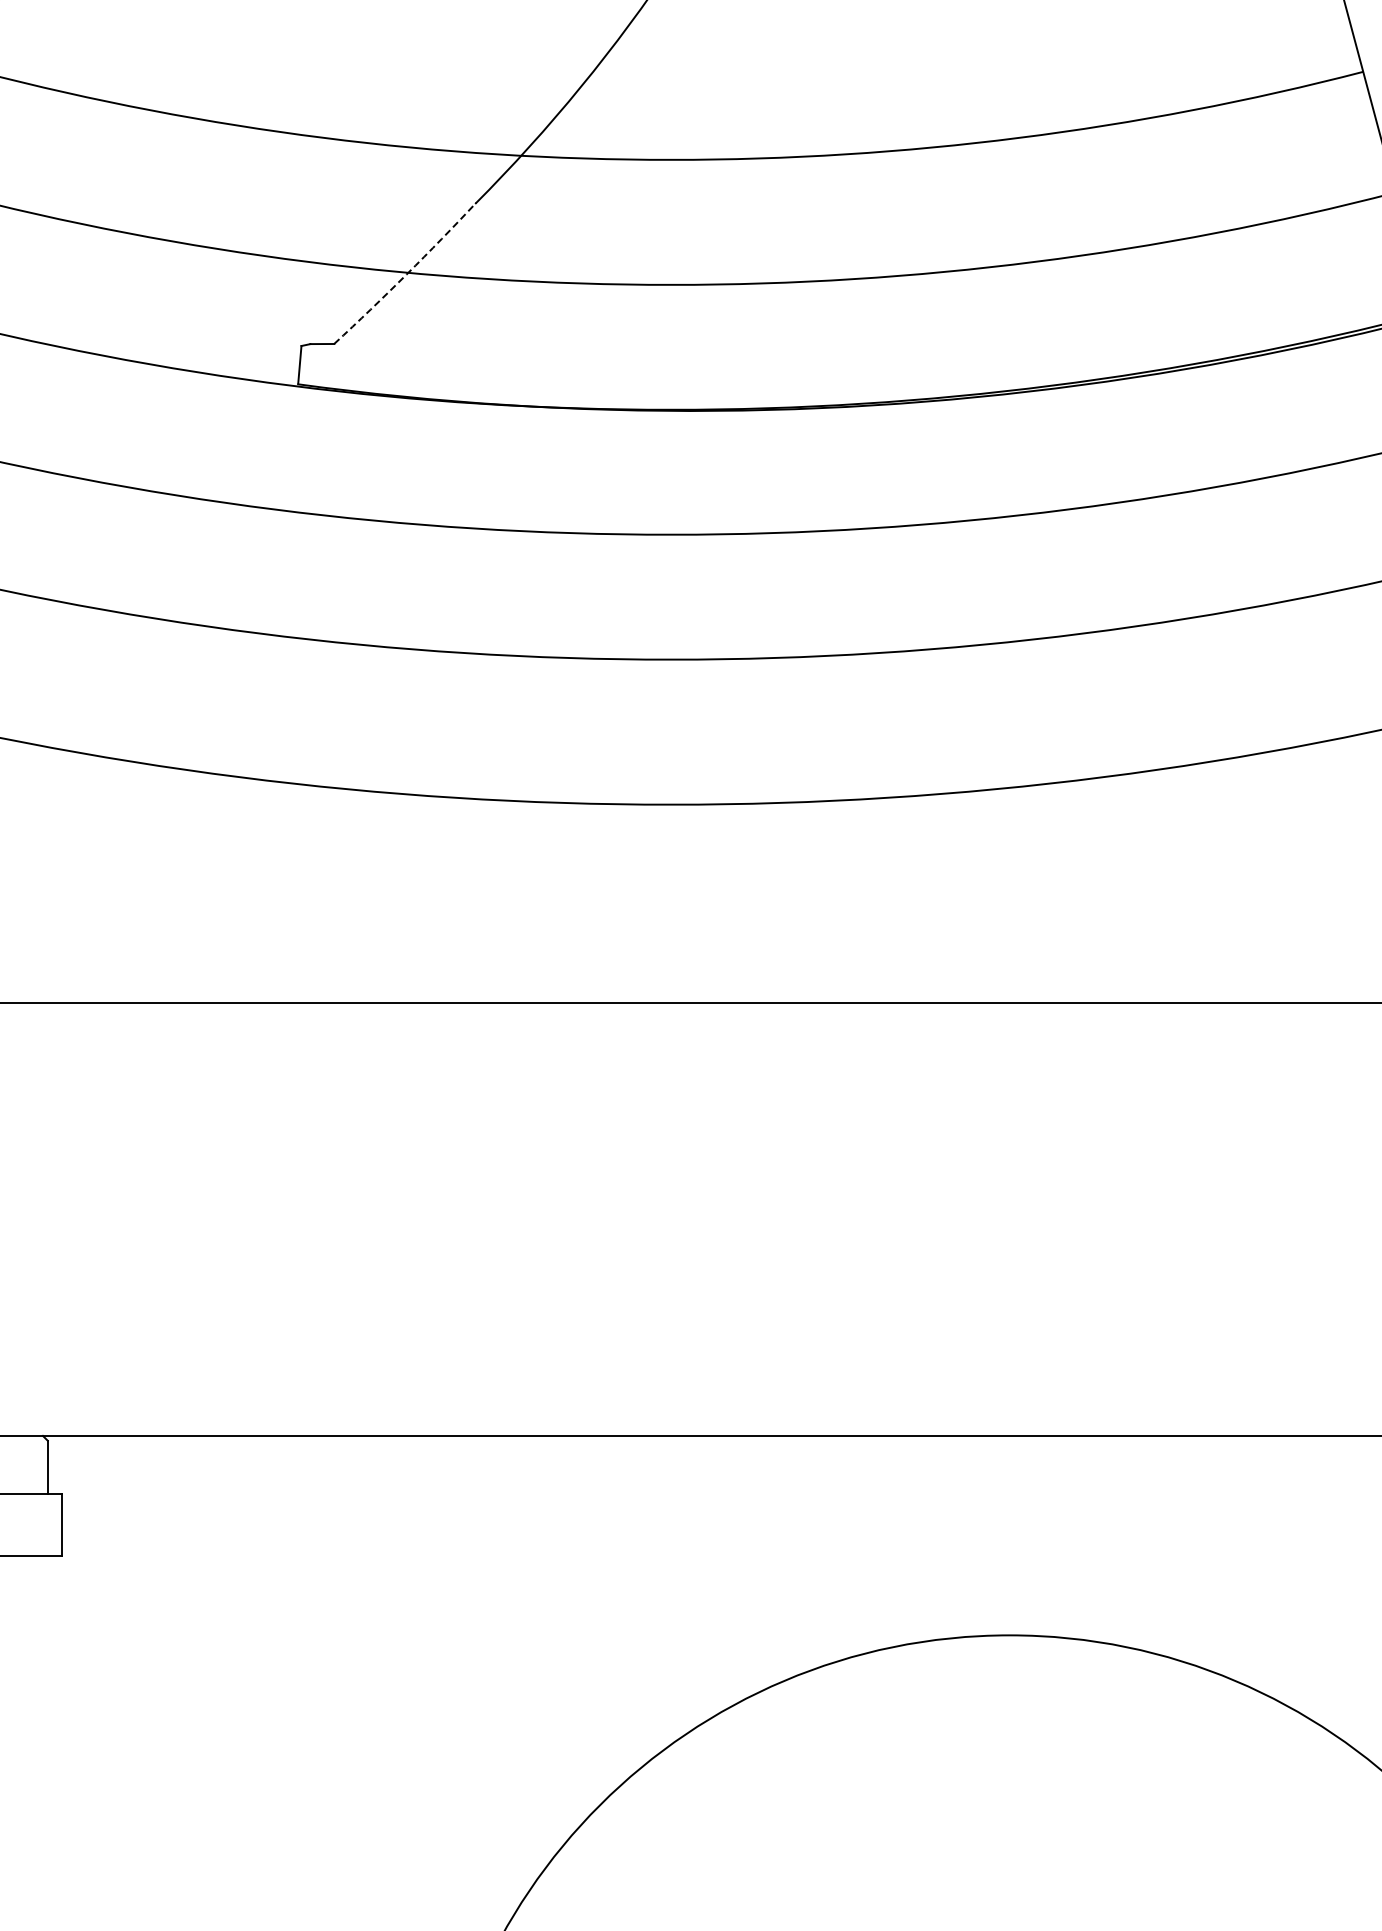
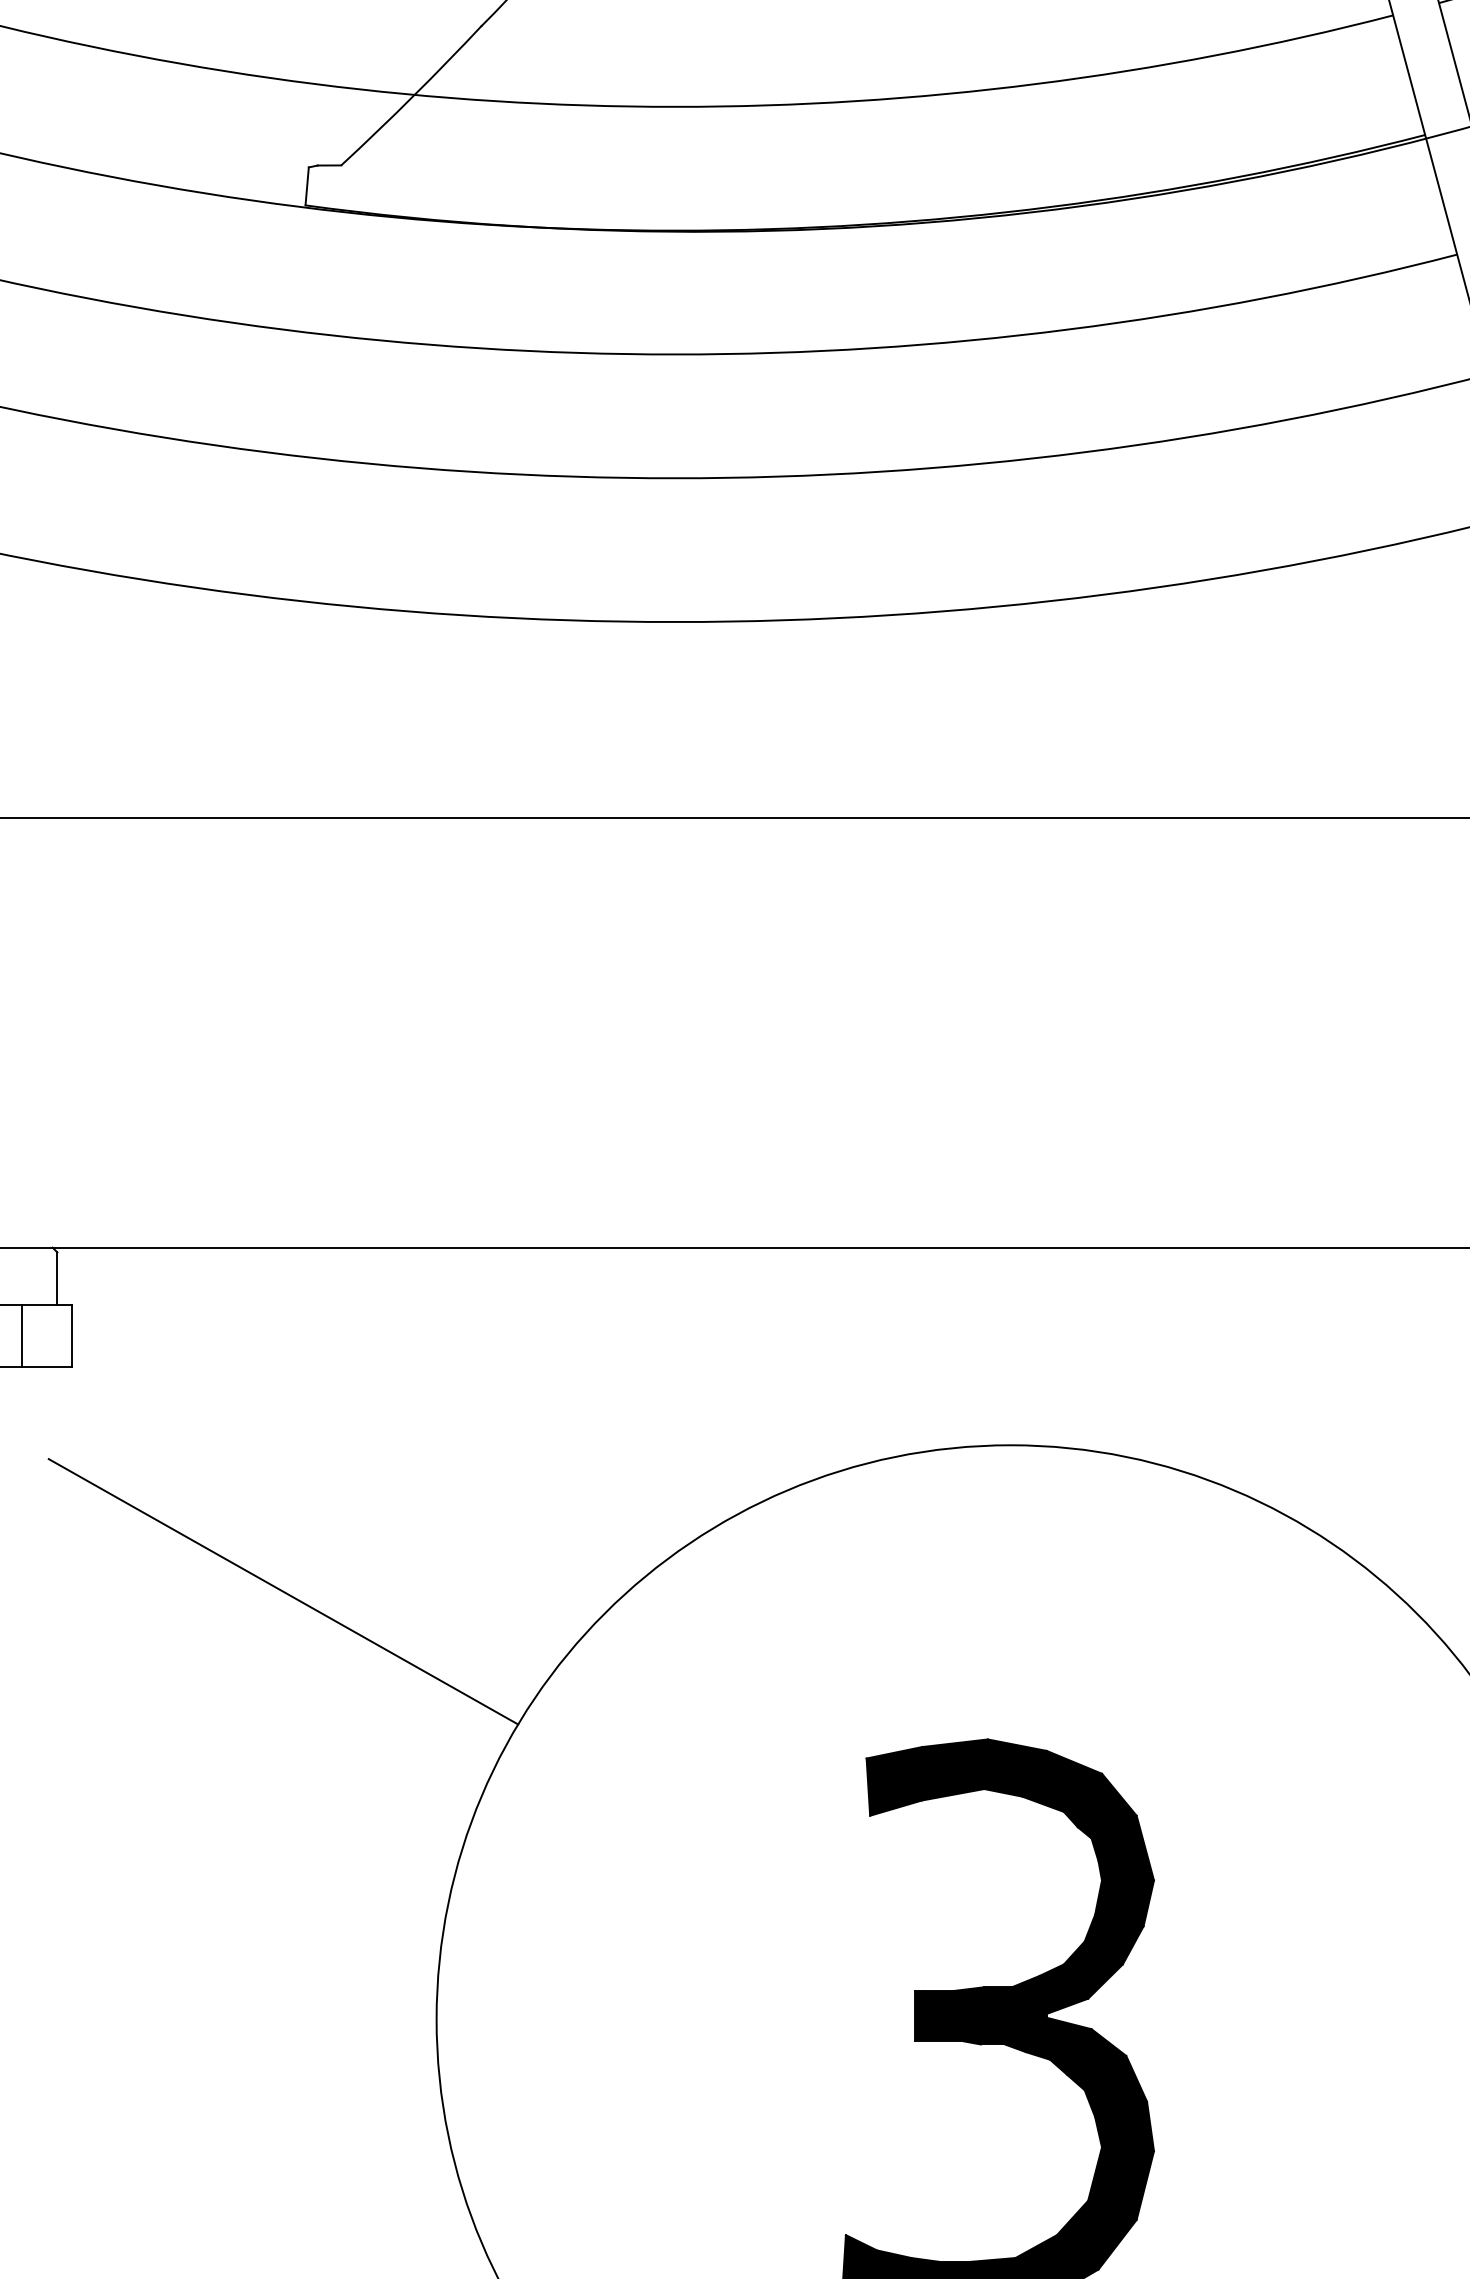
arc: (406, 274) -> (412, 96), dashed -> solid
line: (11, 1524) -> (21, 1335), added
line: (275, 1782) -> (283, 1591), added

